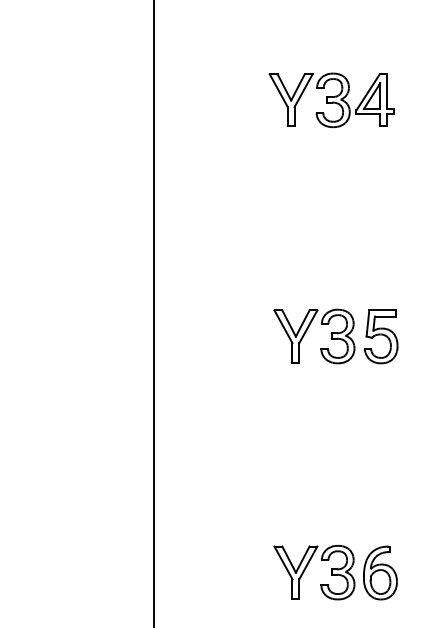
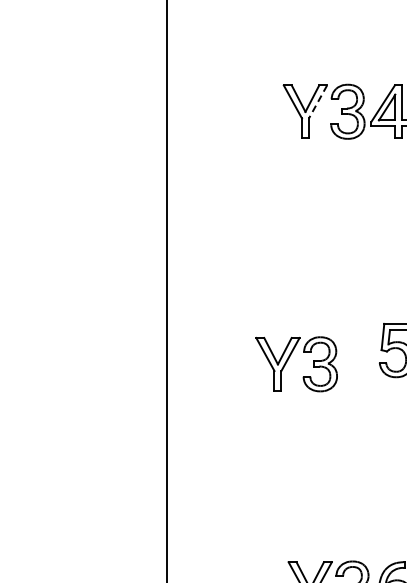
line: (303, 90) -> (317, 101), solid -> dashed
part: (306, 332) -> (288, 360), moved

